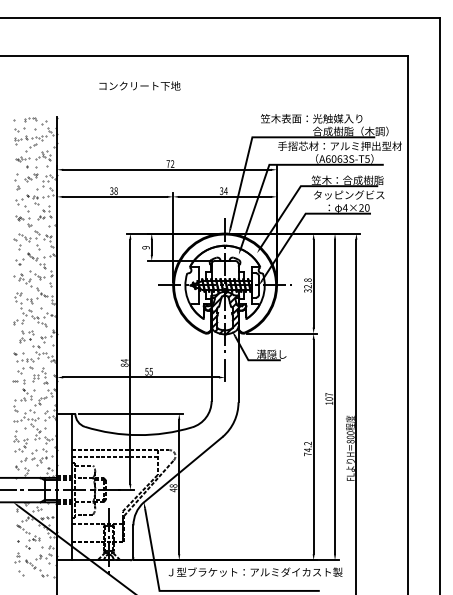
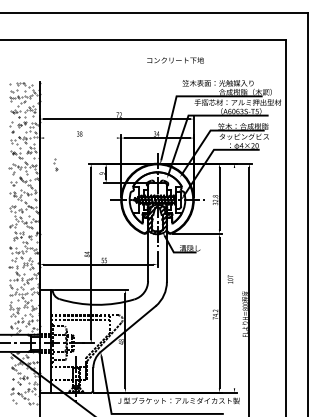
text: (139, 85) -> (175, 60), moved
line: (115, 196) -> (80, 137), removed
part: (79, 234) -> (55, 164), added
line: (335, 396) -> (234, 277), removed

